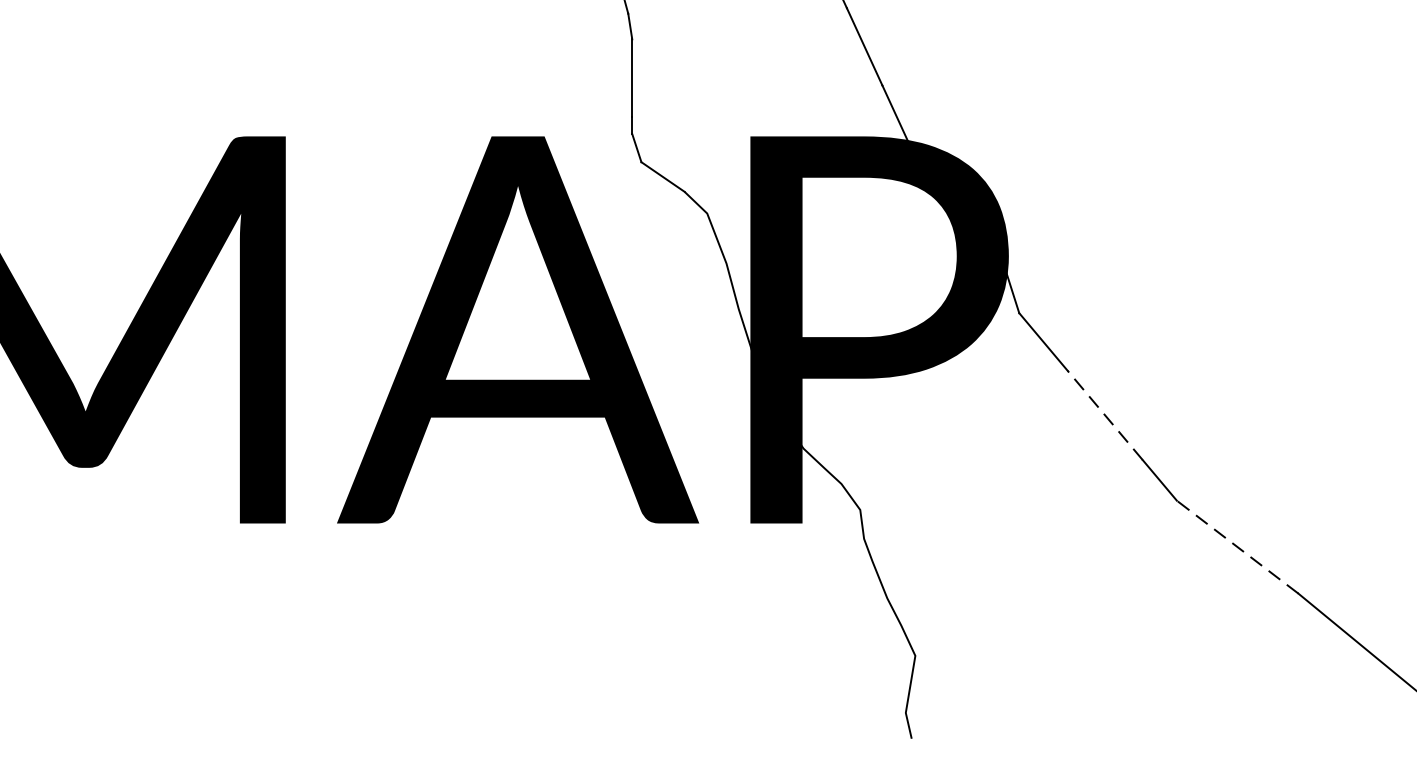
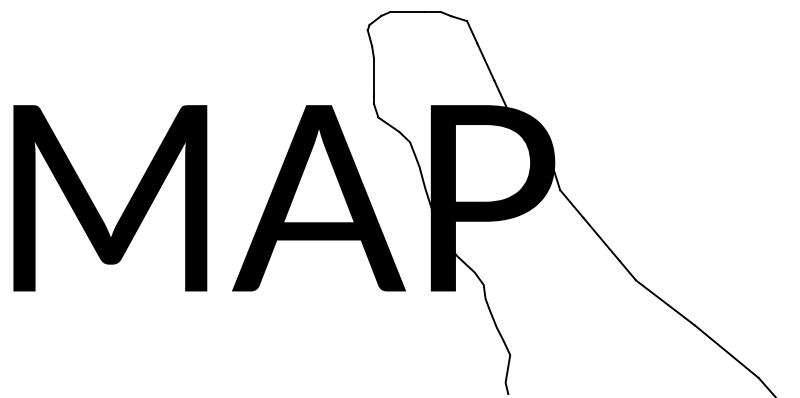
line: (1105, 415) -> (601, 239), dashed -> solid
line: (1238, 546) -> (665, 302), dashed -> solid

